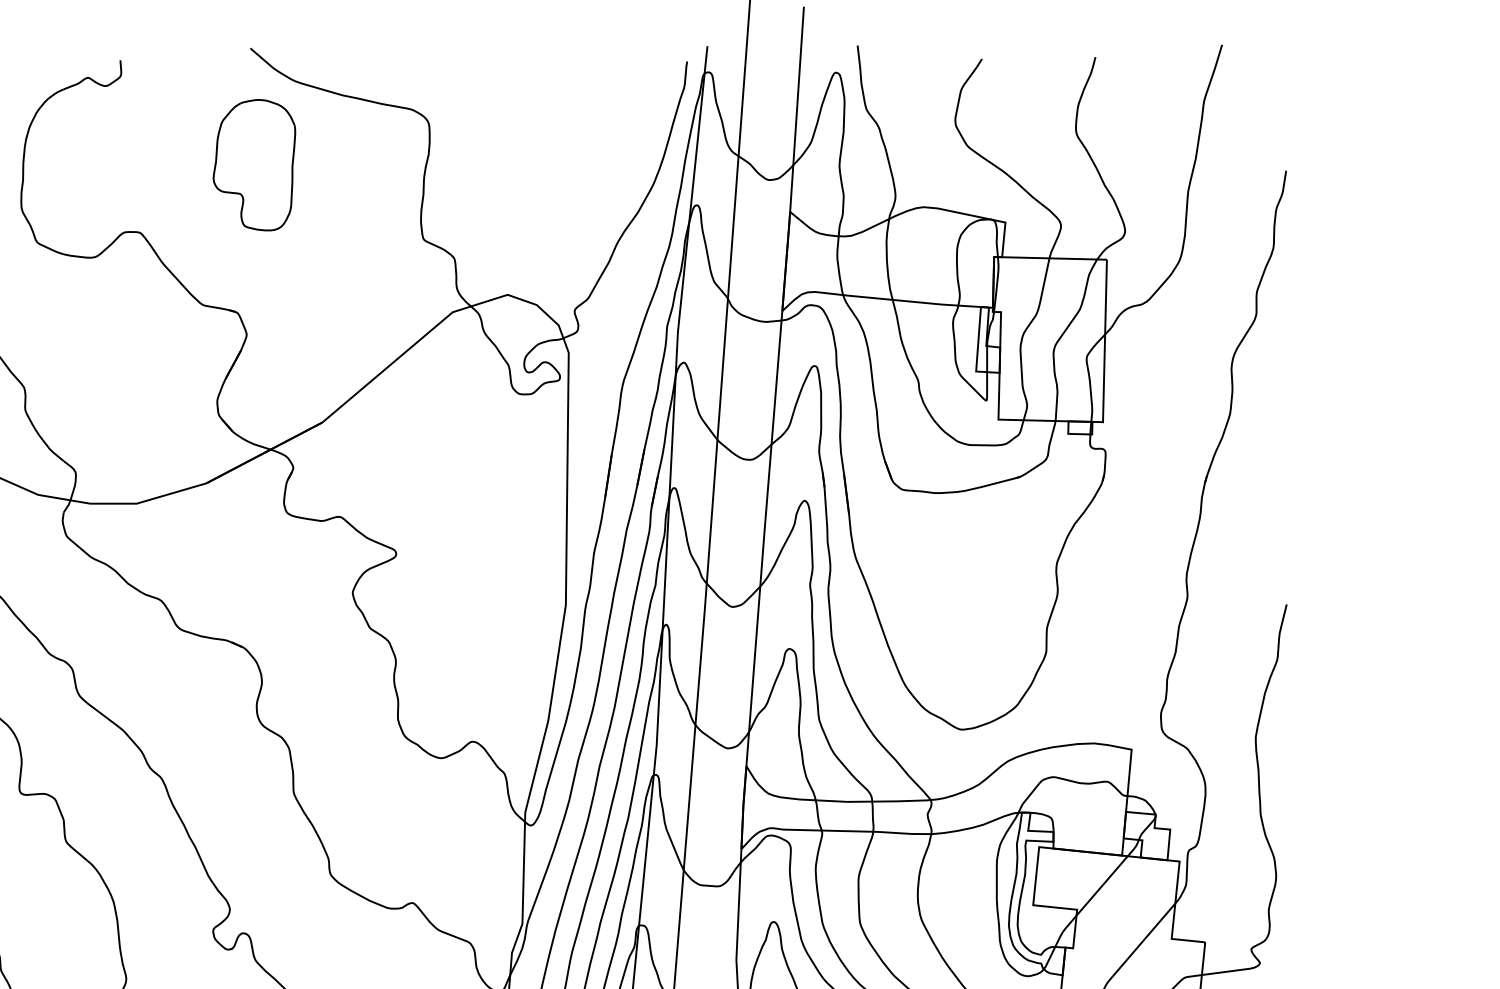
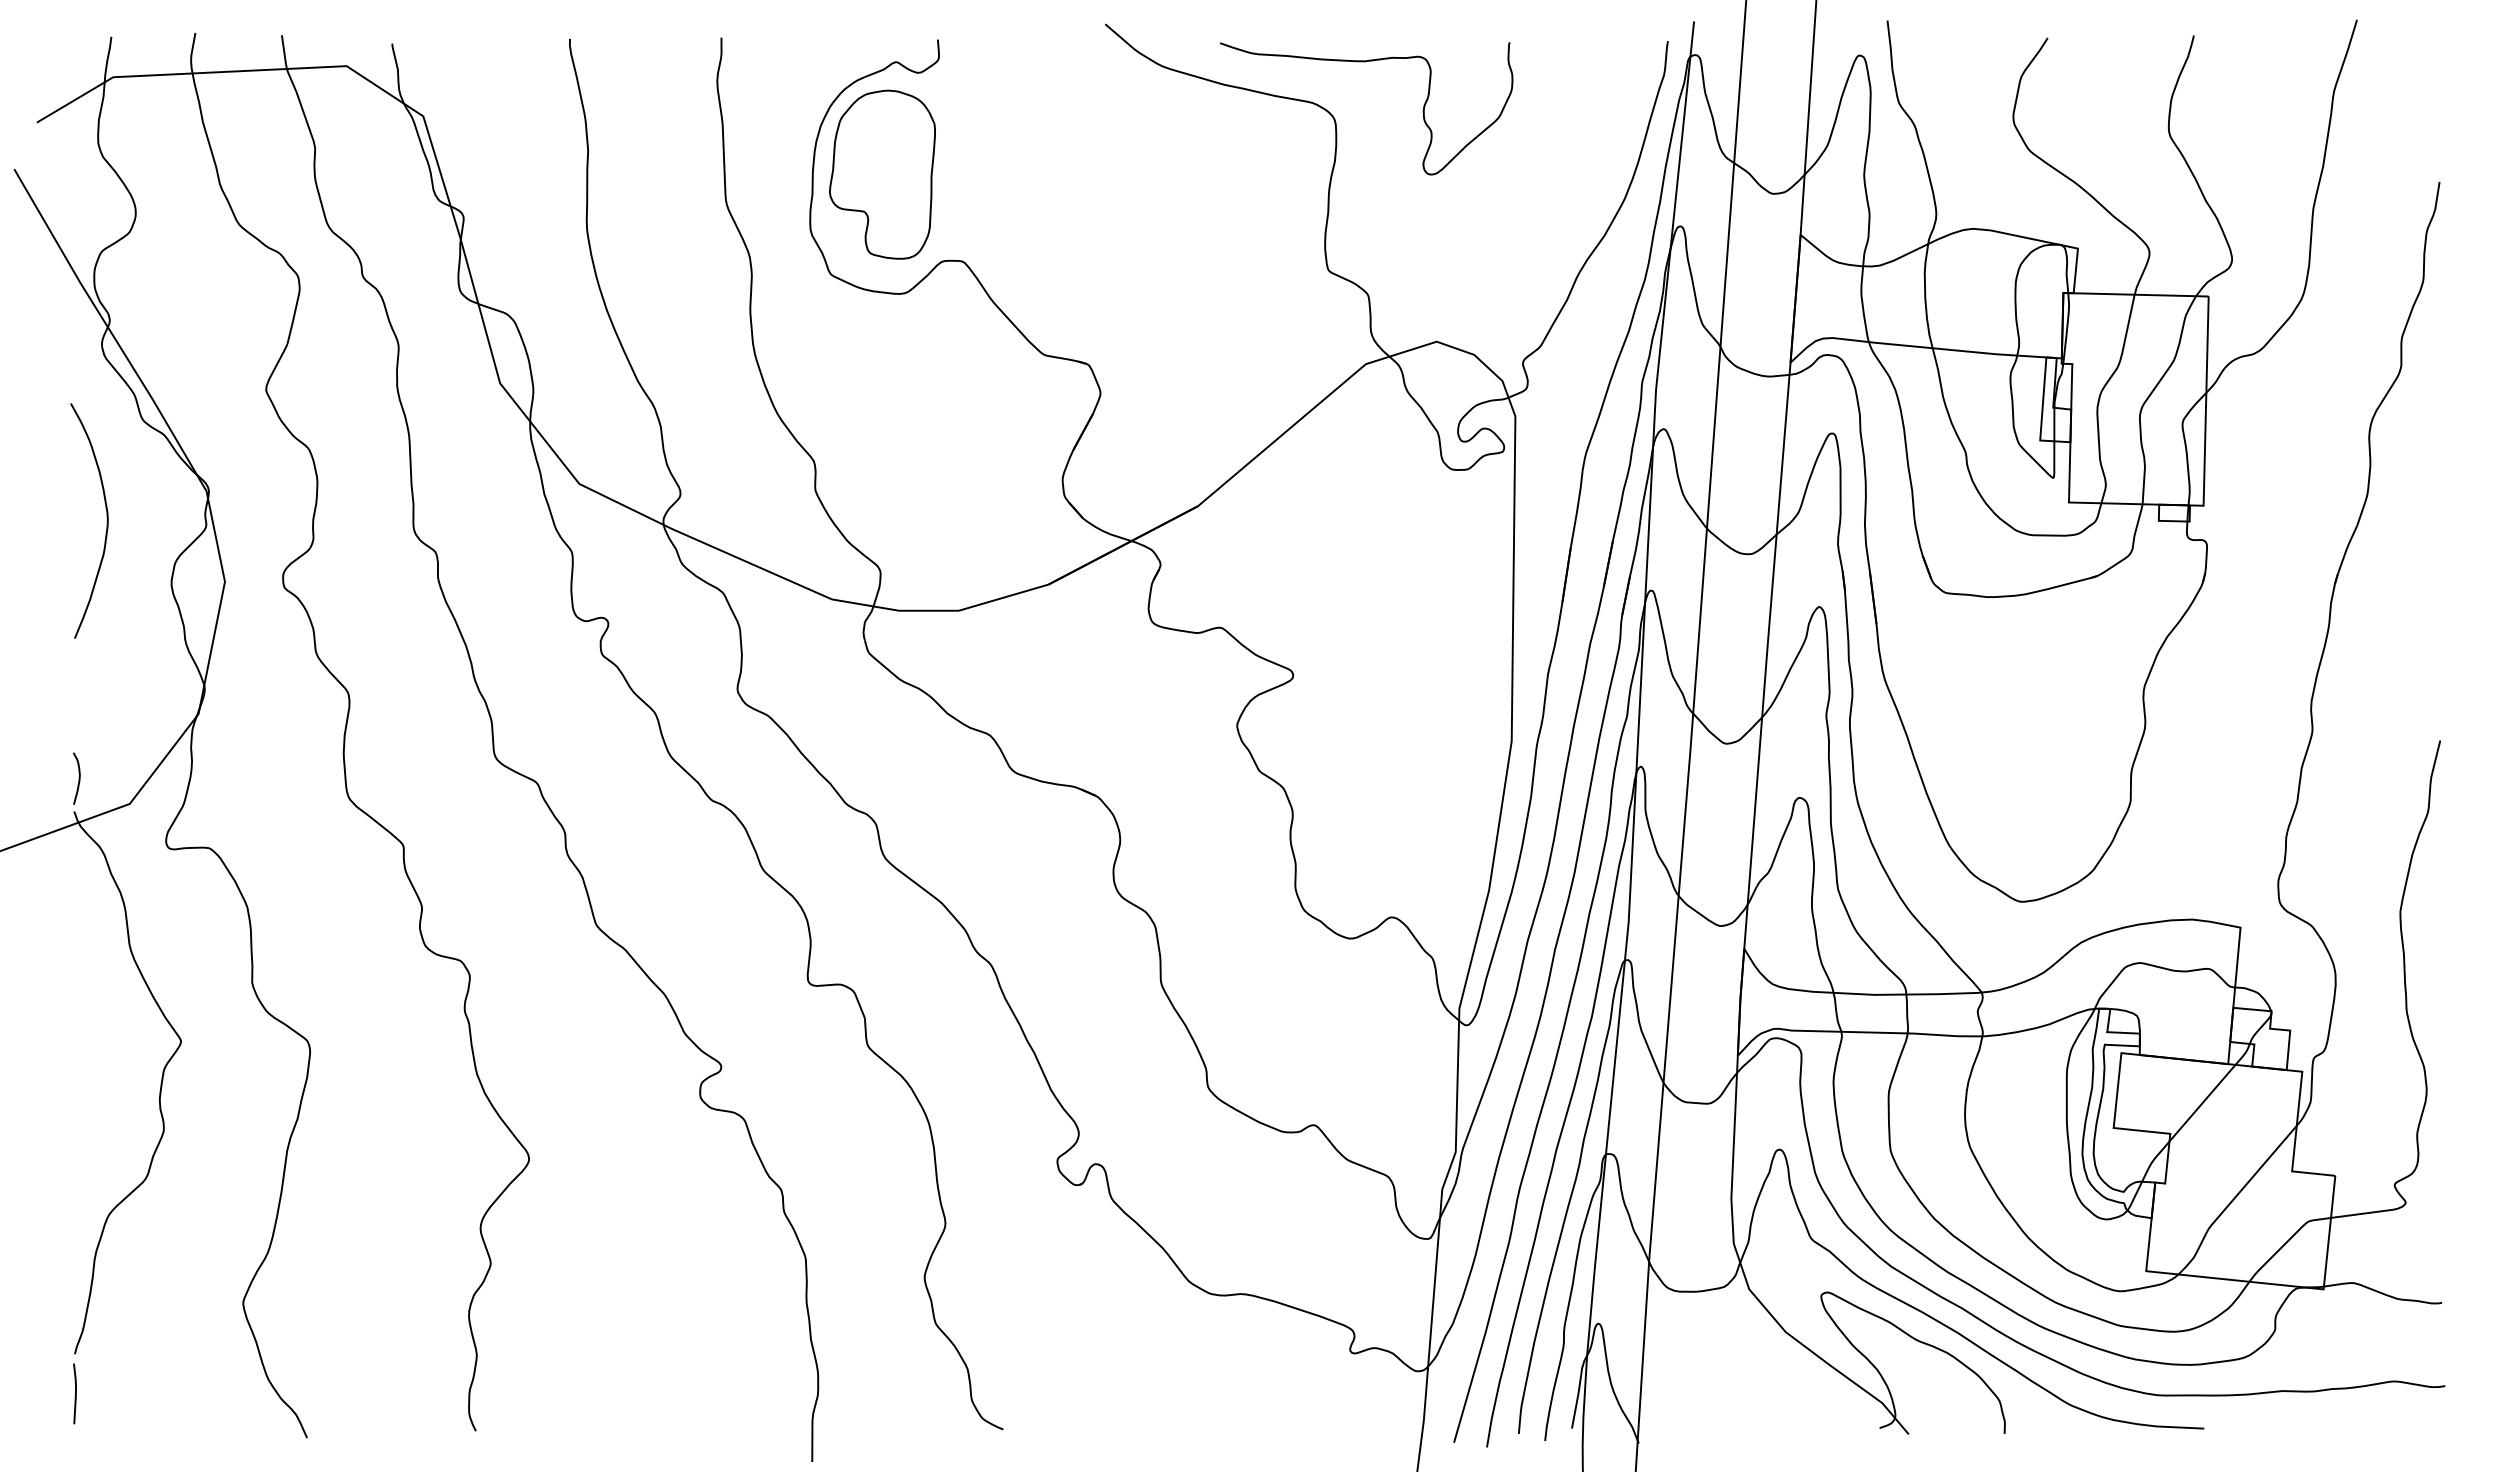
curve: (452, 78) -> (1365, 62), added
part: (254, 165) -> (882, 174), moved

